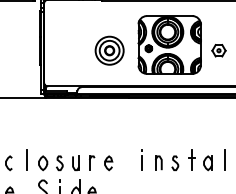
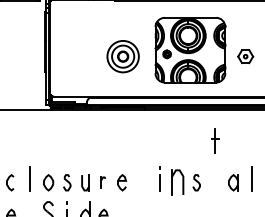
part: (192, 159) -> (215, 140), moved
part: (92, 163) -> (103, 182), size x0.7
part: (159, 163) -> (178, 182), size x1.6

